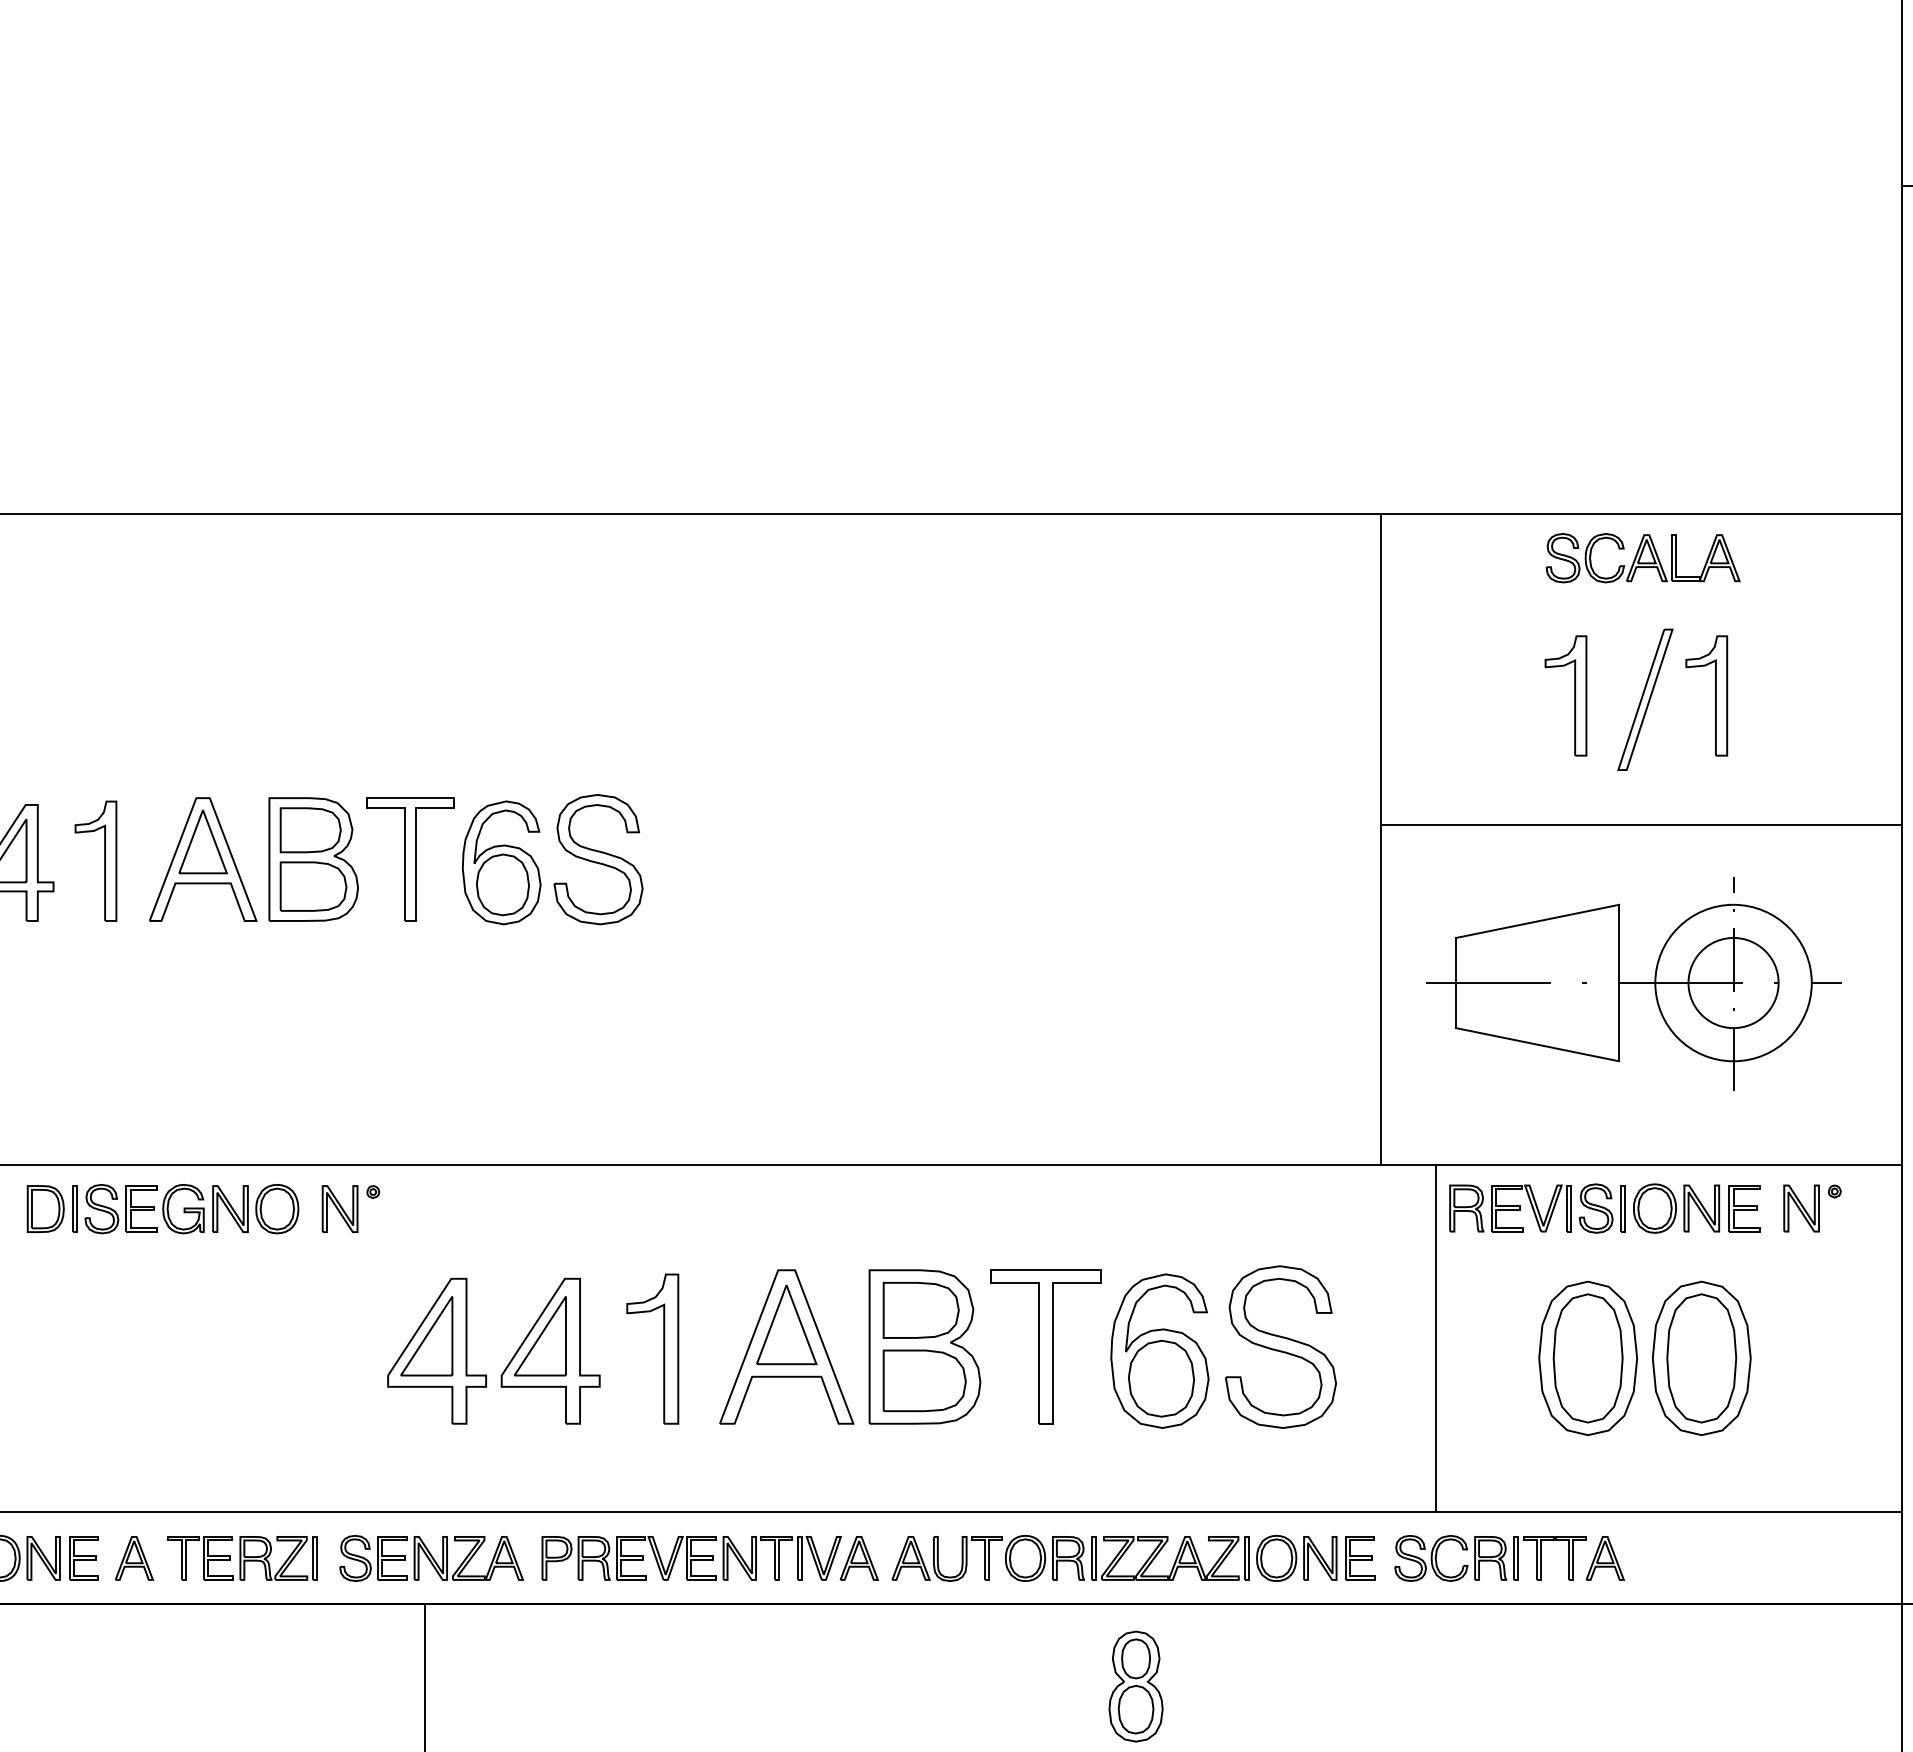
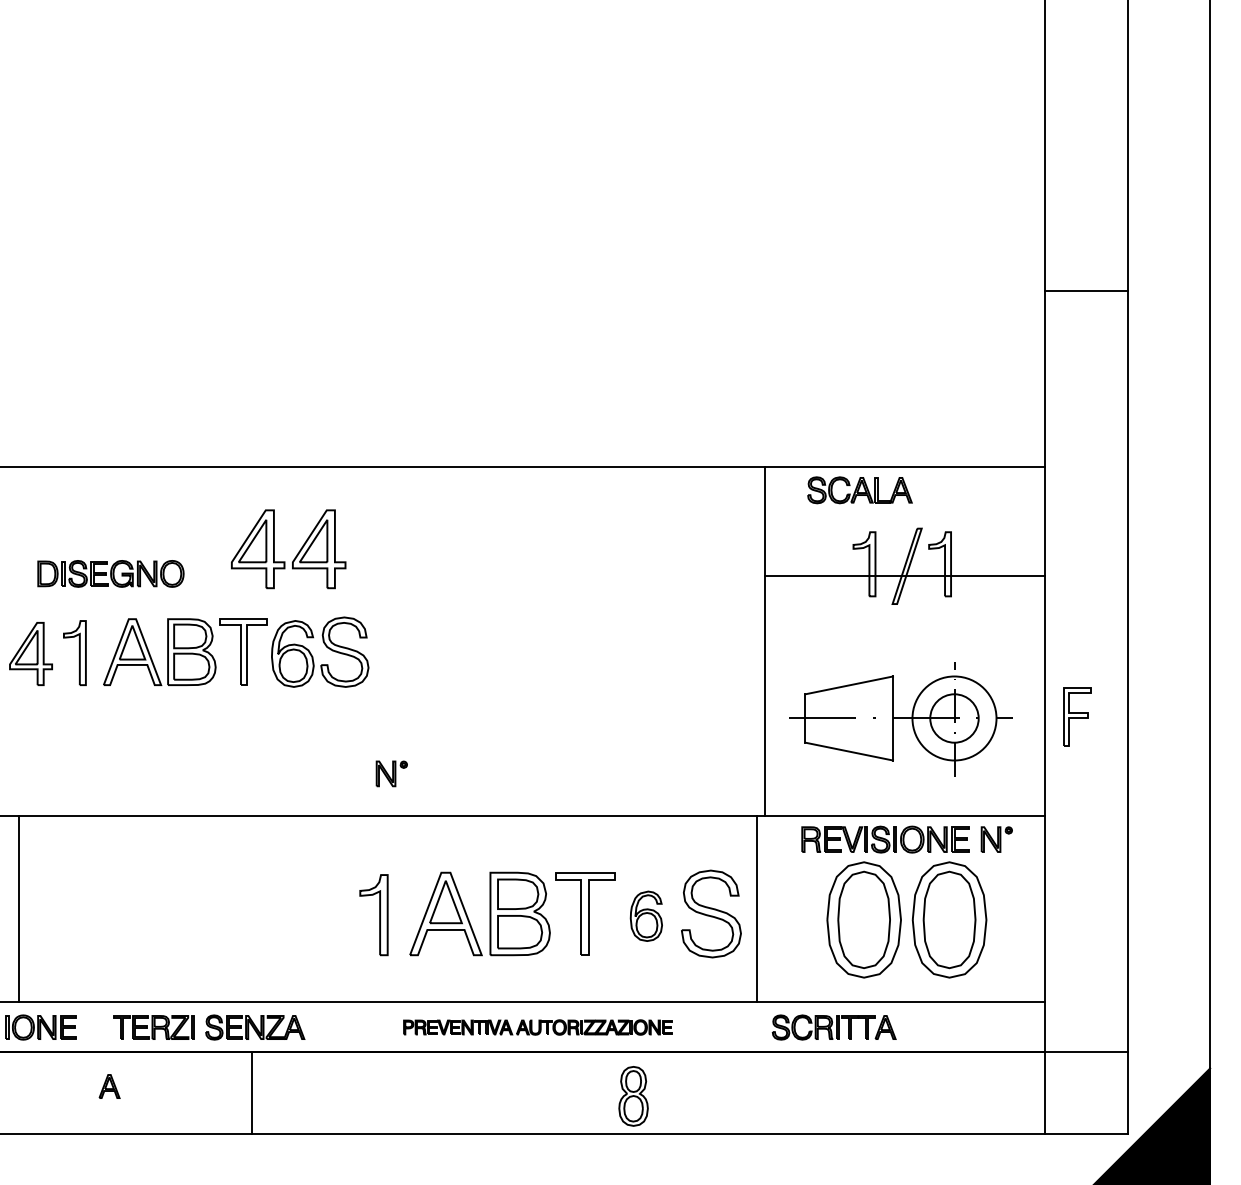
part: (1642, 558) -> (859, 490), moved
line: (1640, 824) -> (904, 576), moved
part: (162, 1208) -> (110, 573), moved
part: (350, 1208) -> (391, 773), moved
line: (1435, 1338) -> (756, 909), moved
part: (1160, 1351) -> (646, 916), size x0.6
part: (1644, 1359) -> (906, 920), size x1.4
part: (508, 1360) -> (296, 554), moved
part: (134, 1558) -> (109, 1086), moved
part: (957, 1558) -> (537, 1027), size x0.6

